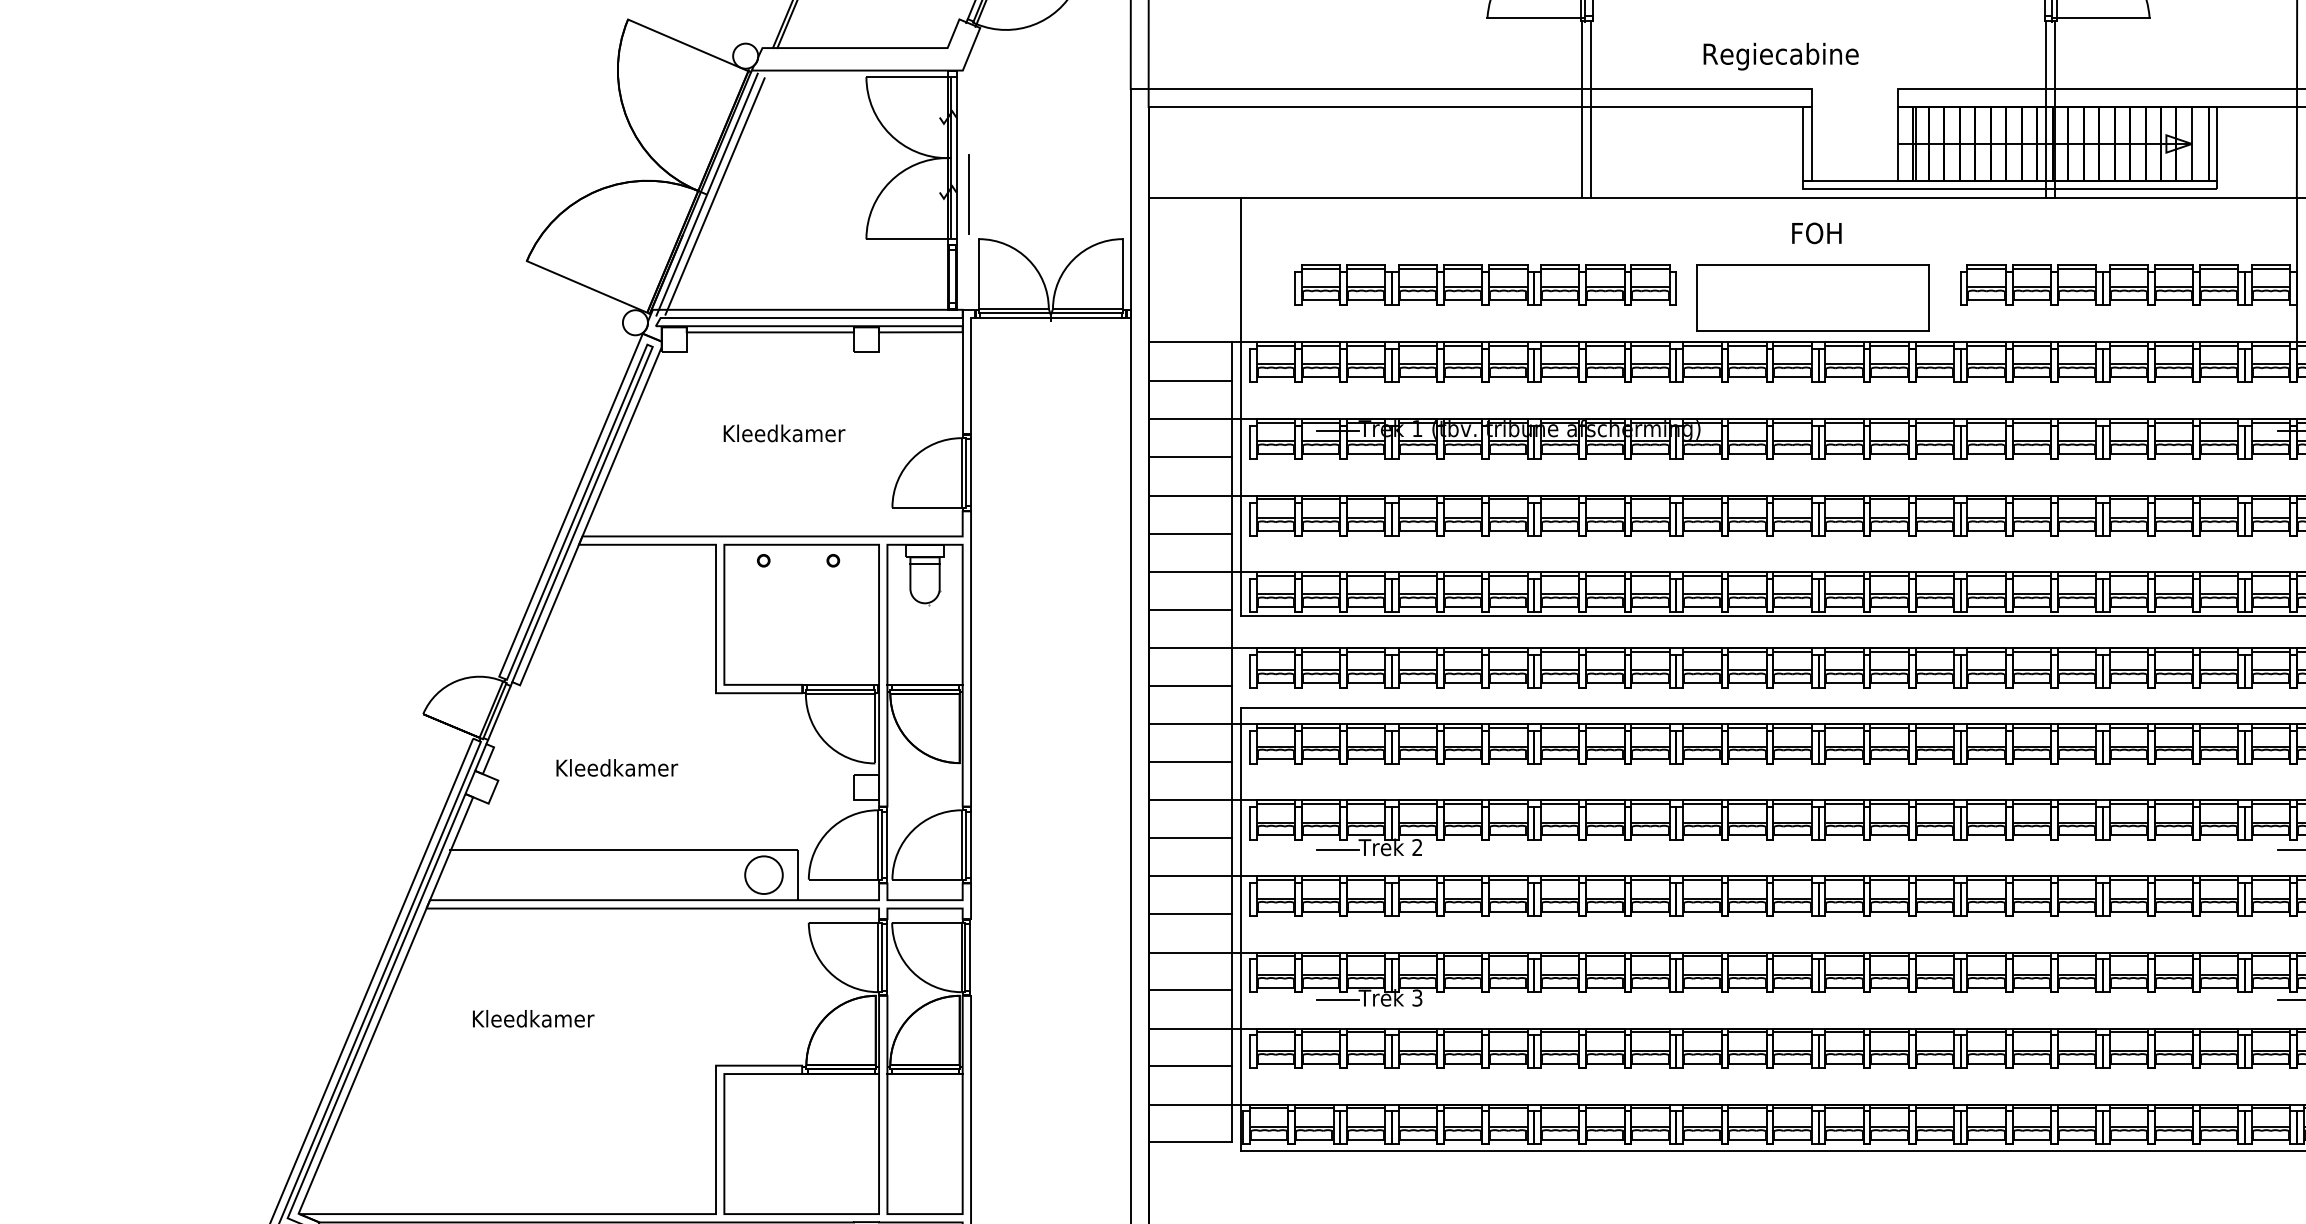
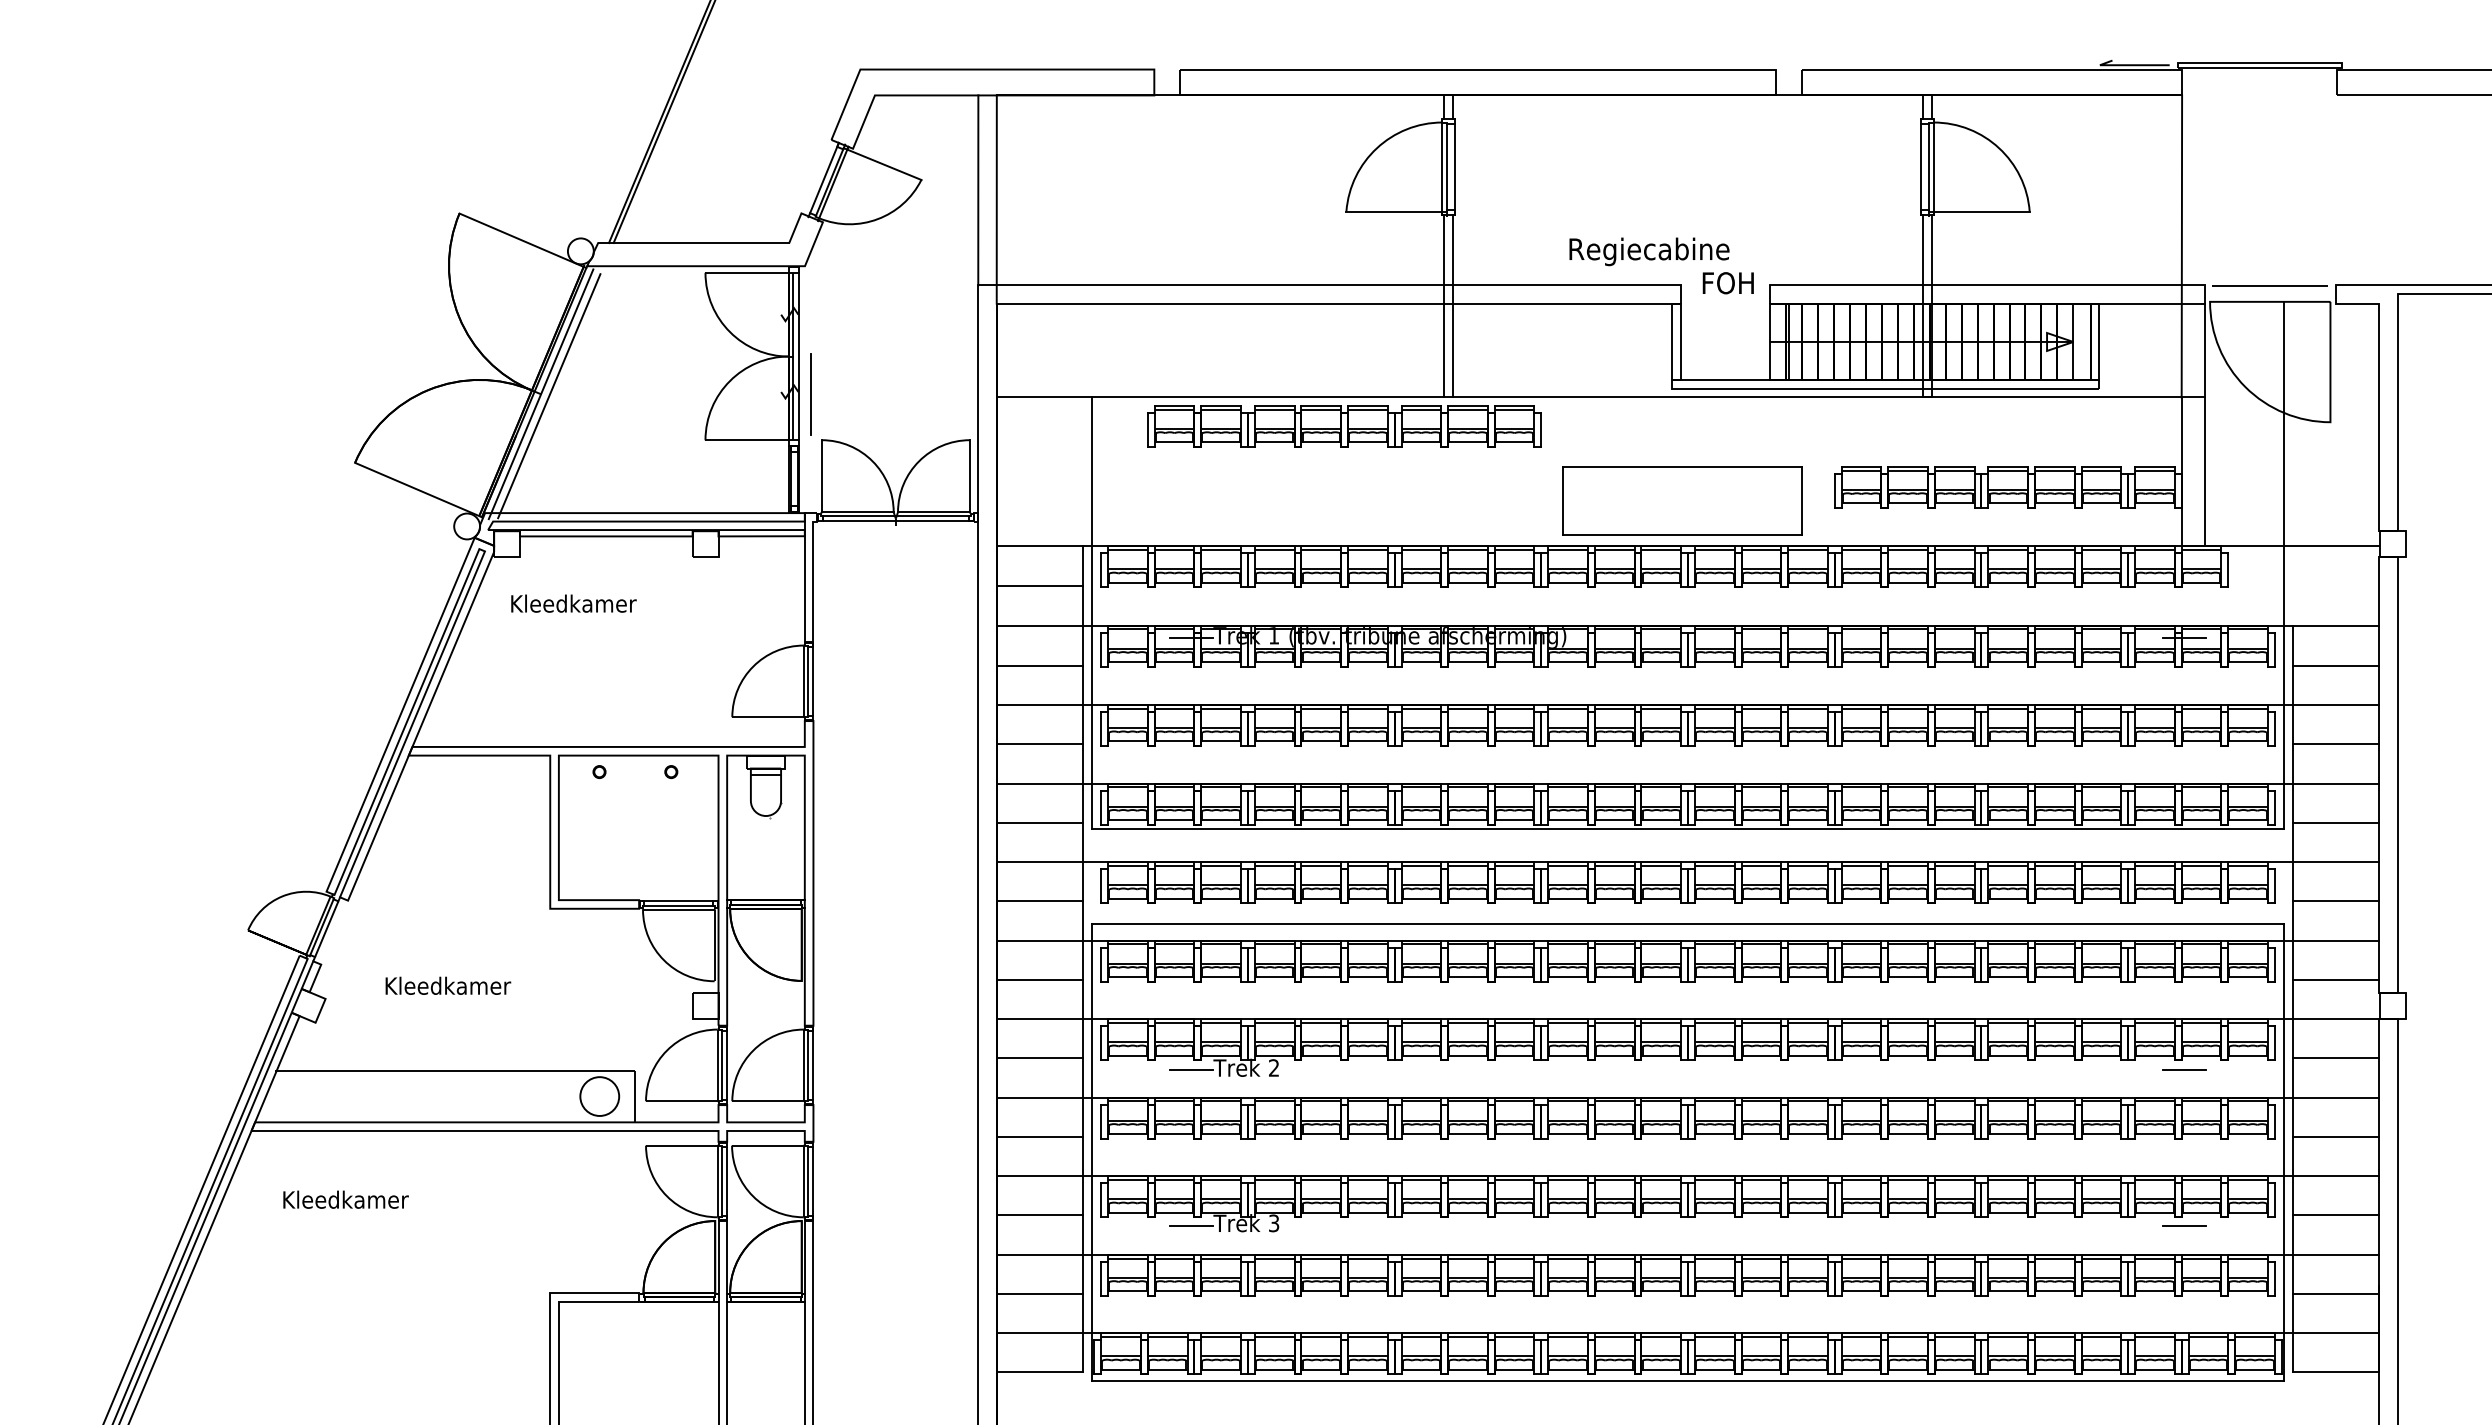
text: (1816, 233) -> (1727, 283), moved
part: (1485, 285) -> (1344, 426), moved
text: (784, 433) -> (573, 603), moved
text: (533, 1018) -> (345, 1199), moved

